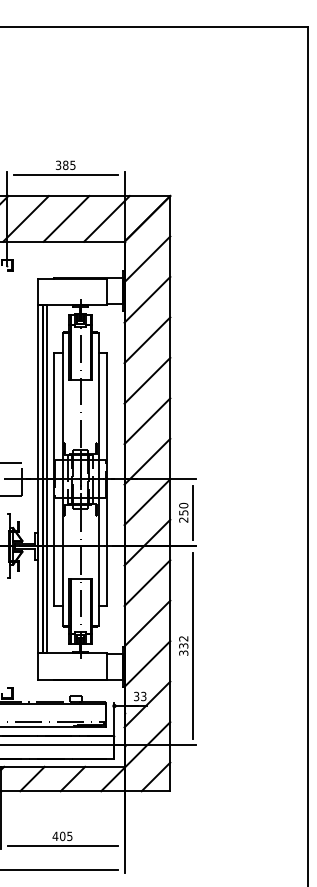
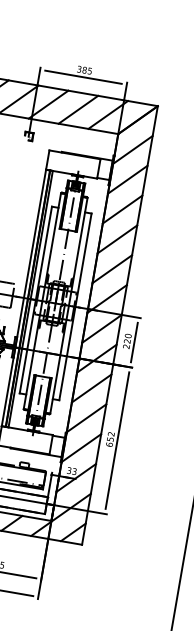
text: (183, 512) -> (127, 341), 250 -> 220
text: (183, 649) -> (109, 442), 332 -> 652

